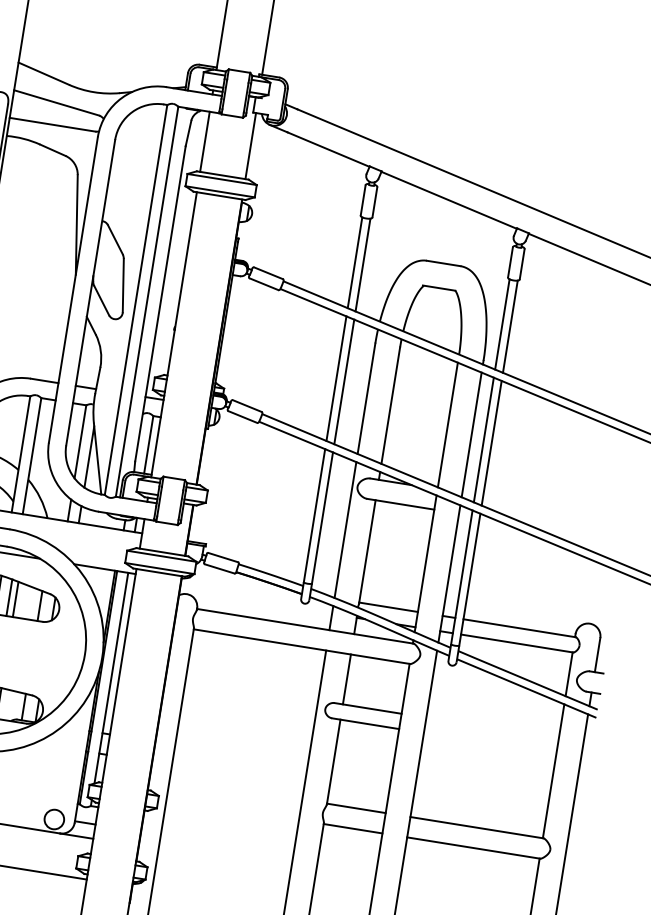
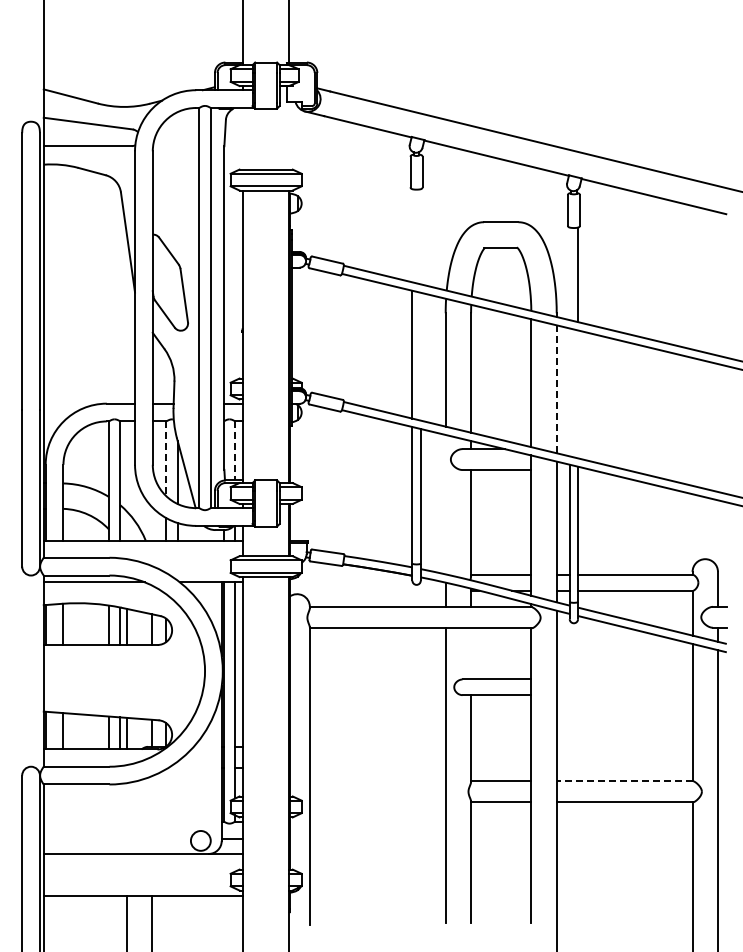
line: (204, 141) -> (242, 138), removed
line: (250, 145) -> (289, 135), removed
line: (355, 262) -> (412, 235), removed
line: (362, 264) -> (420, 236), removed
line: (502, 324) -> (569, 273), removed
line: (344, 381) -> (420, 356), removed
line: (471, 435) -> (556, 389), solid -> dashed
line: (483, 440) -> (569, 392), removed
line: (80, 442) -> (166, 459), solid -> dashed
line: (492, 443) -> (578, 394), removed
line: (149, 444) -> (235, 450), solid -> dashed
line: (345, 529) -> (445, 504), removed
line: (347, 679) -> (471, 653), removed
line: (476, 827) -> (624, 781), solid -> dashed

